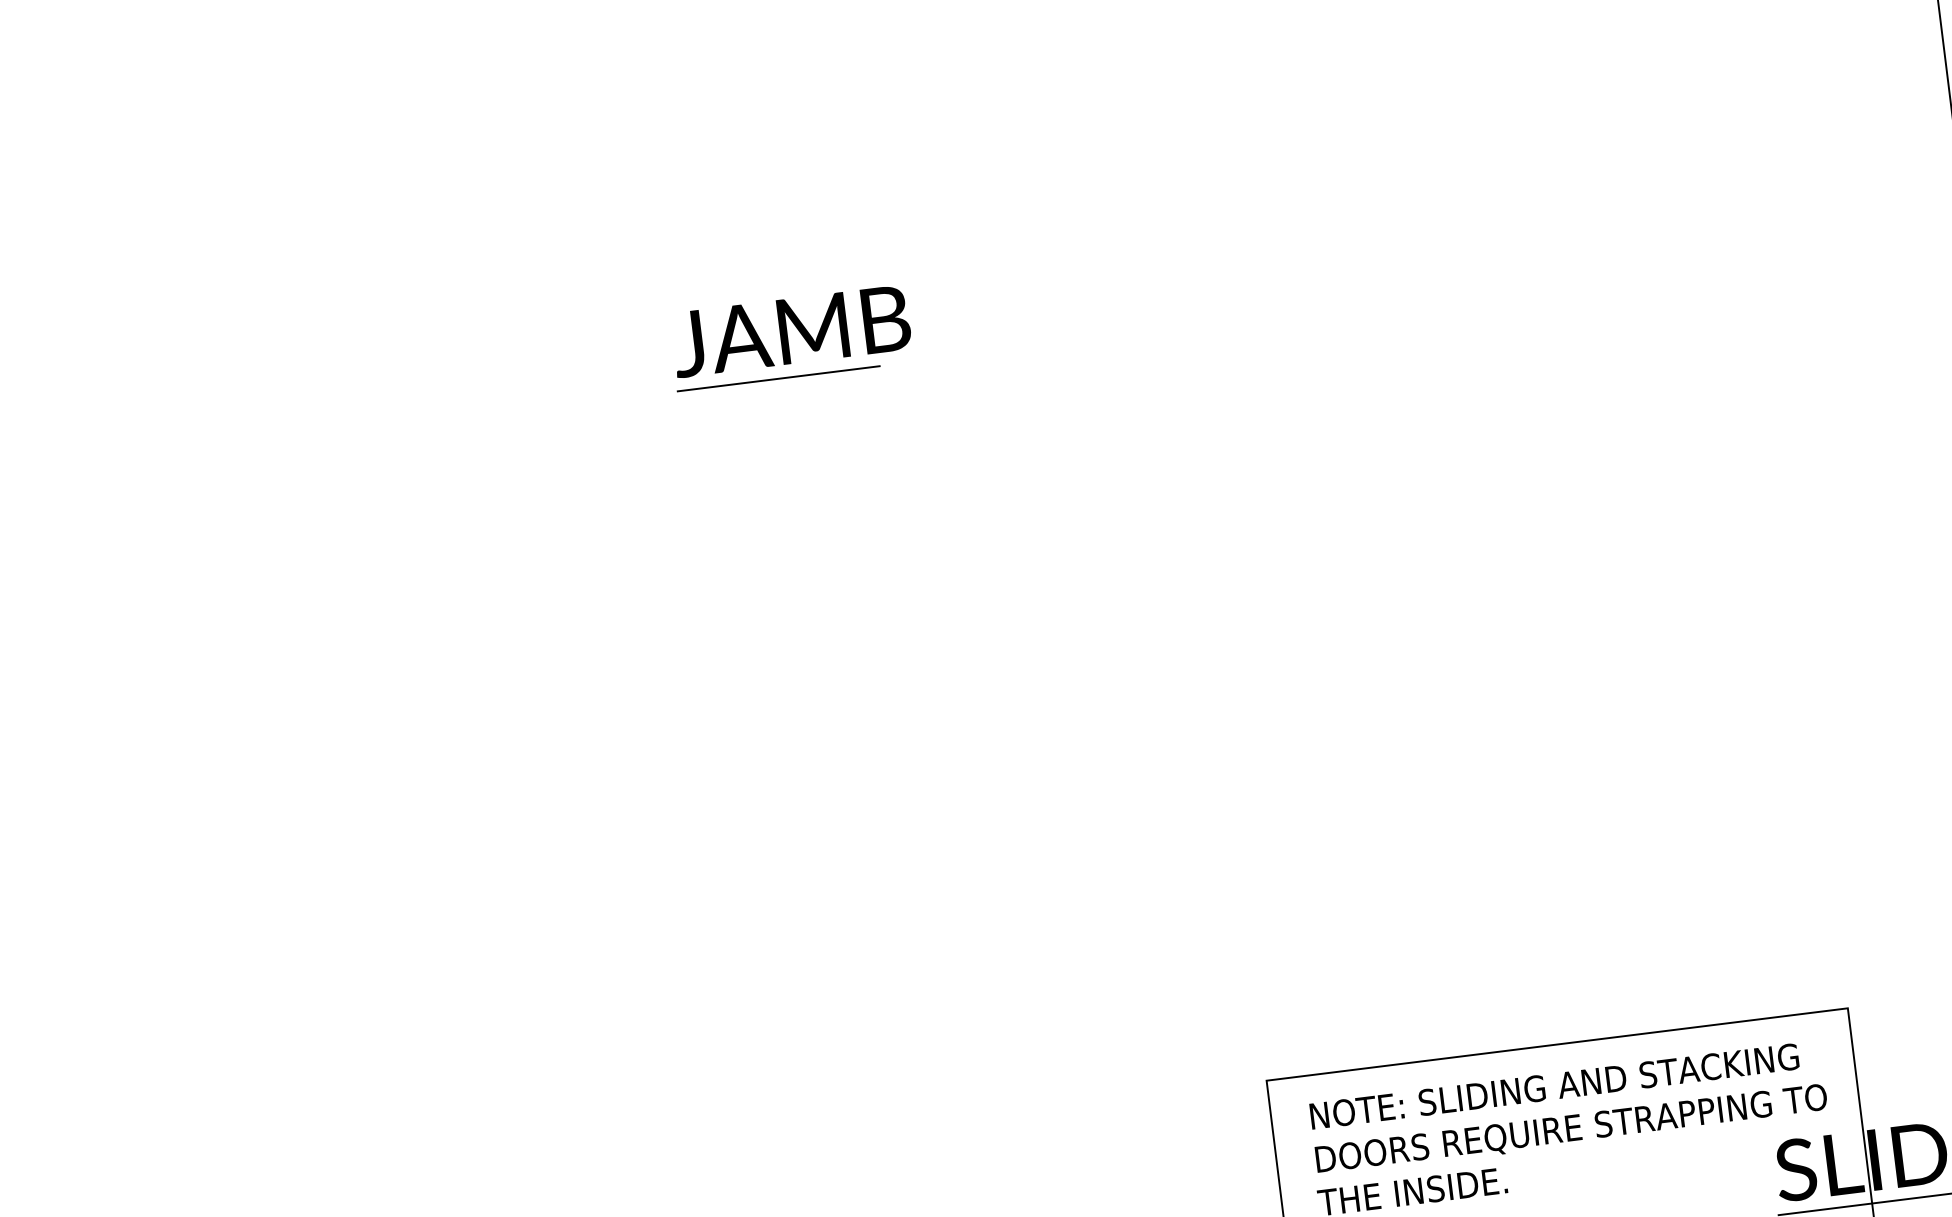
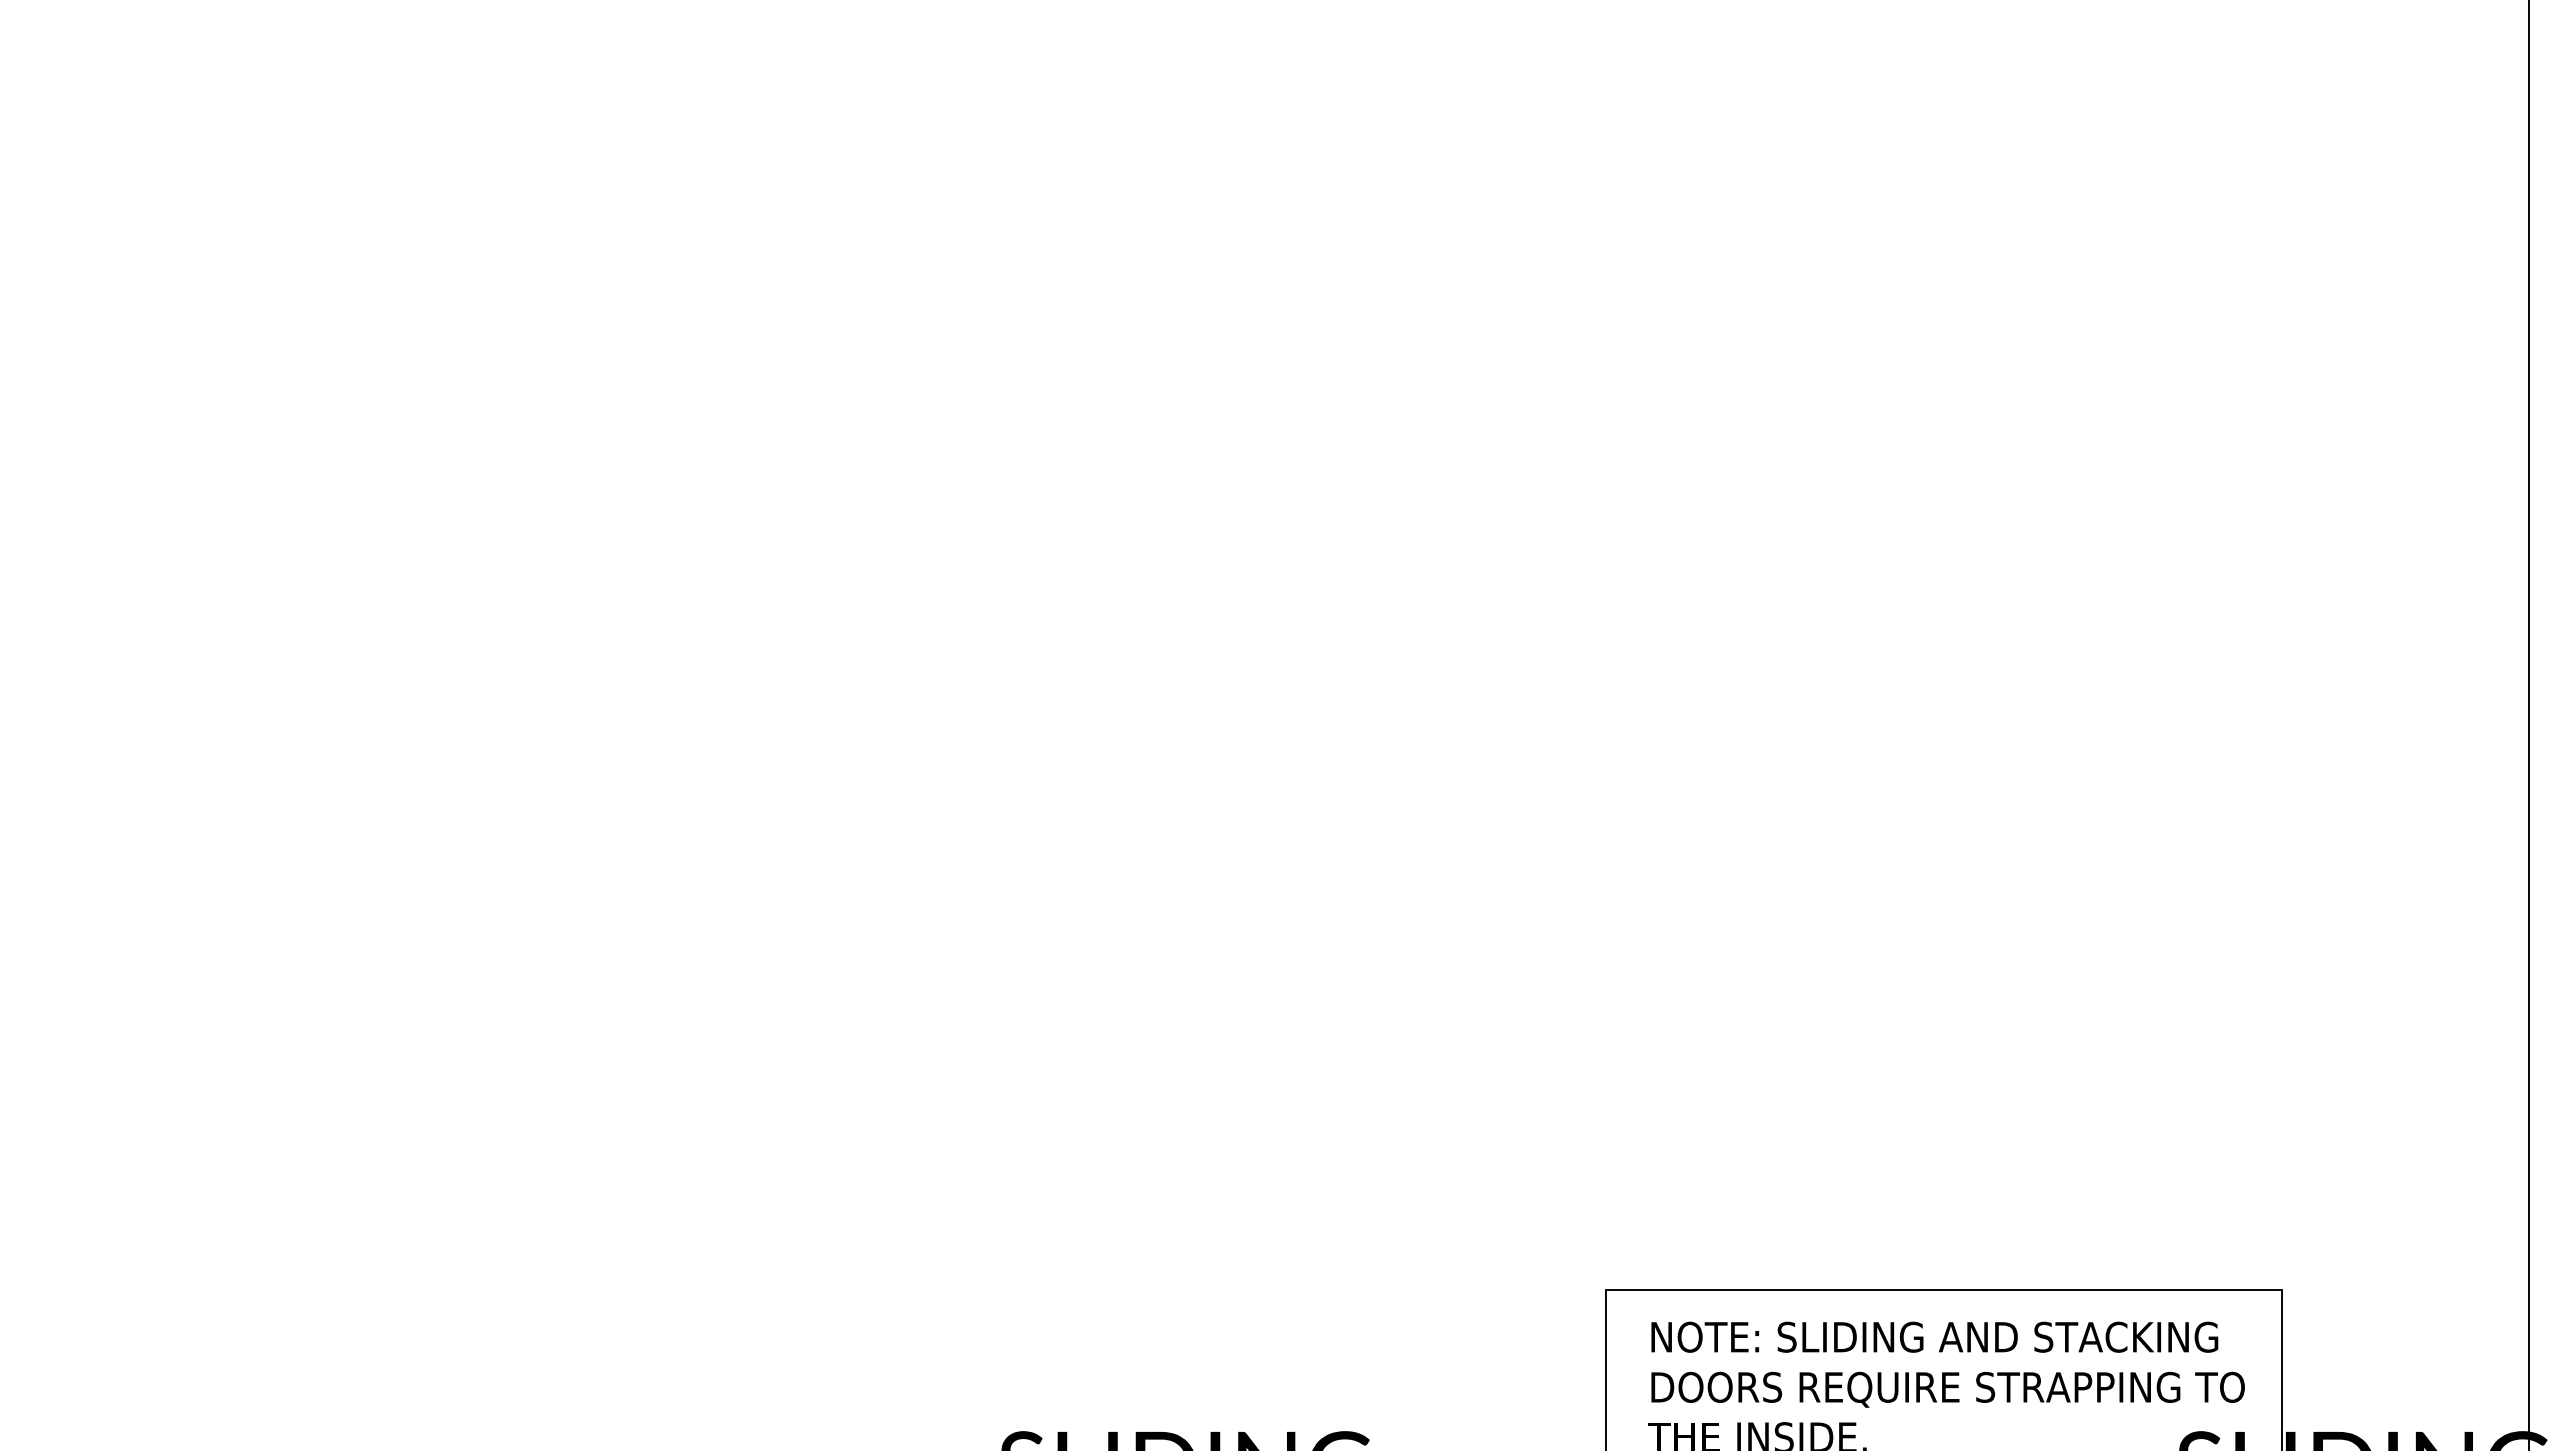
part: (790, 337) -> (1167, 371), removed

